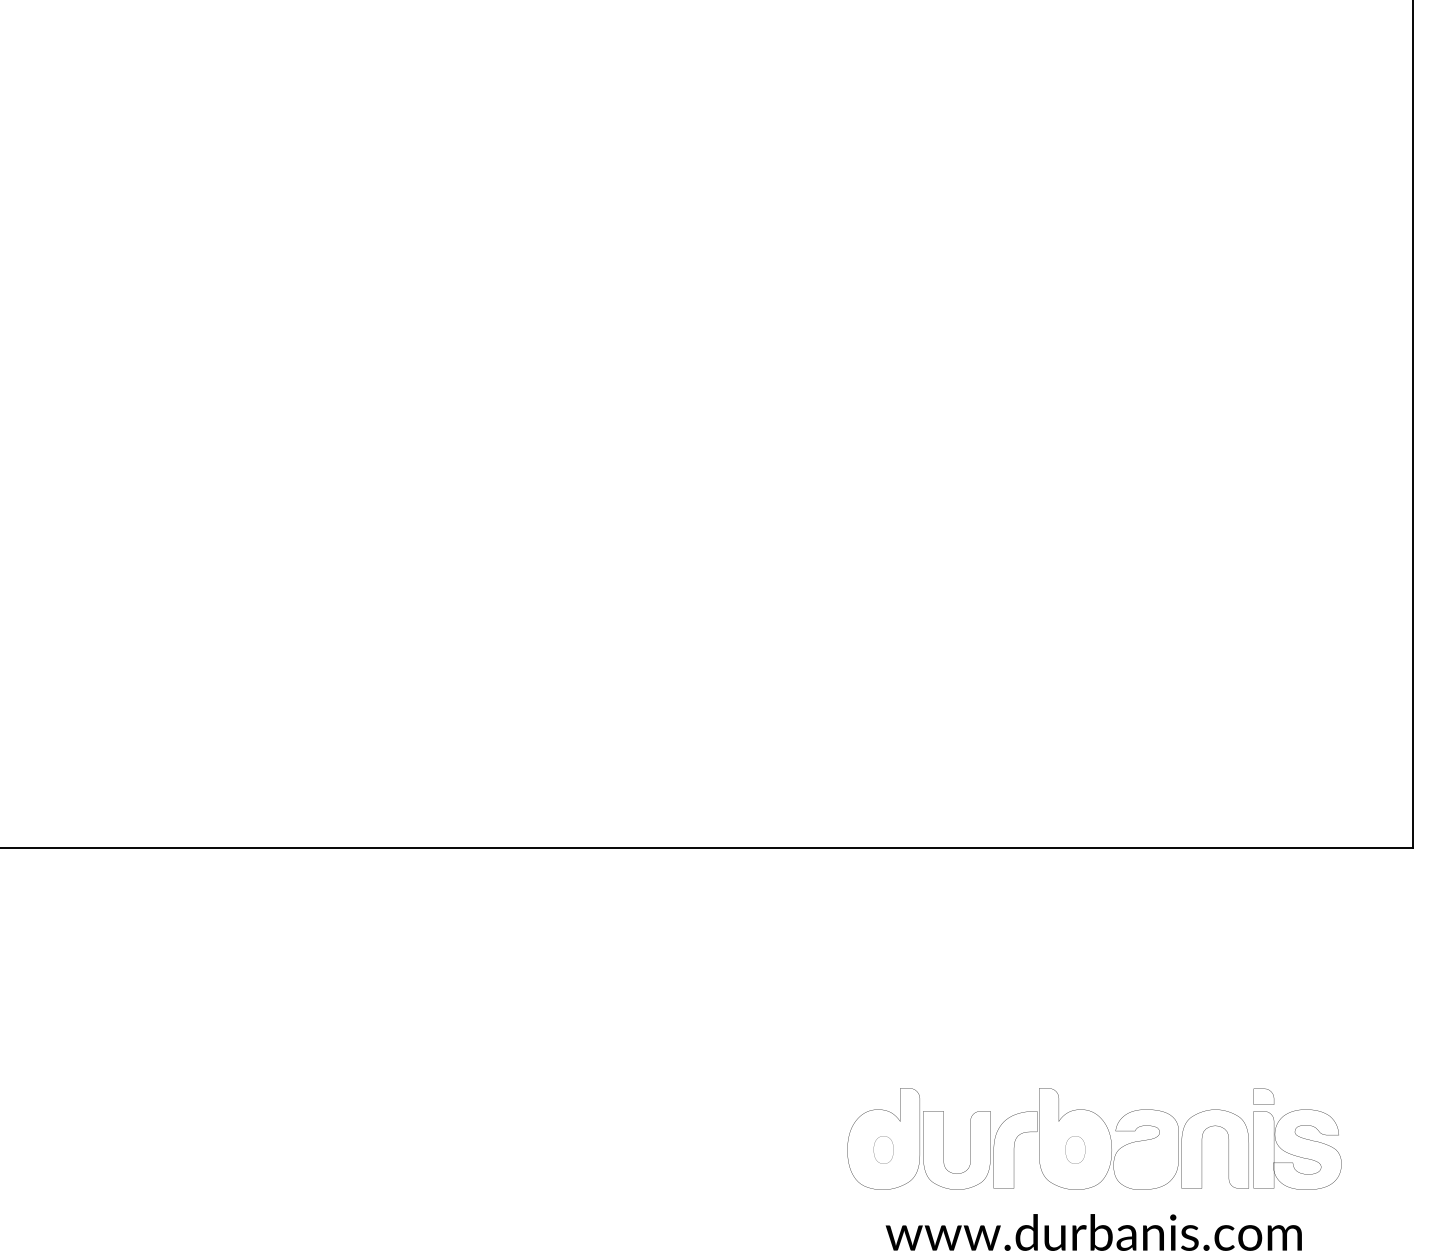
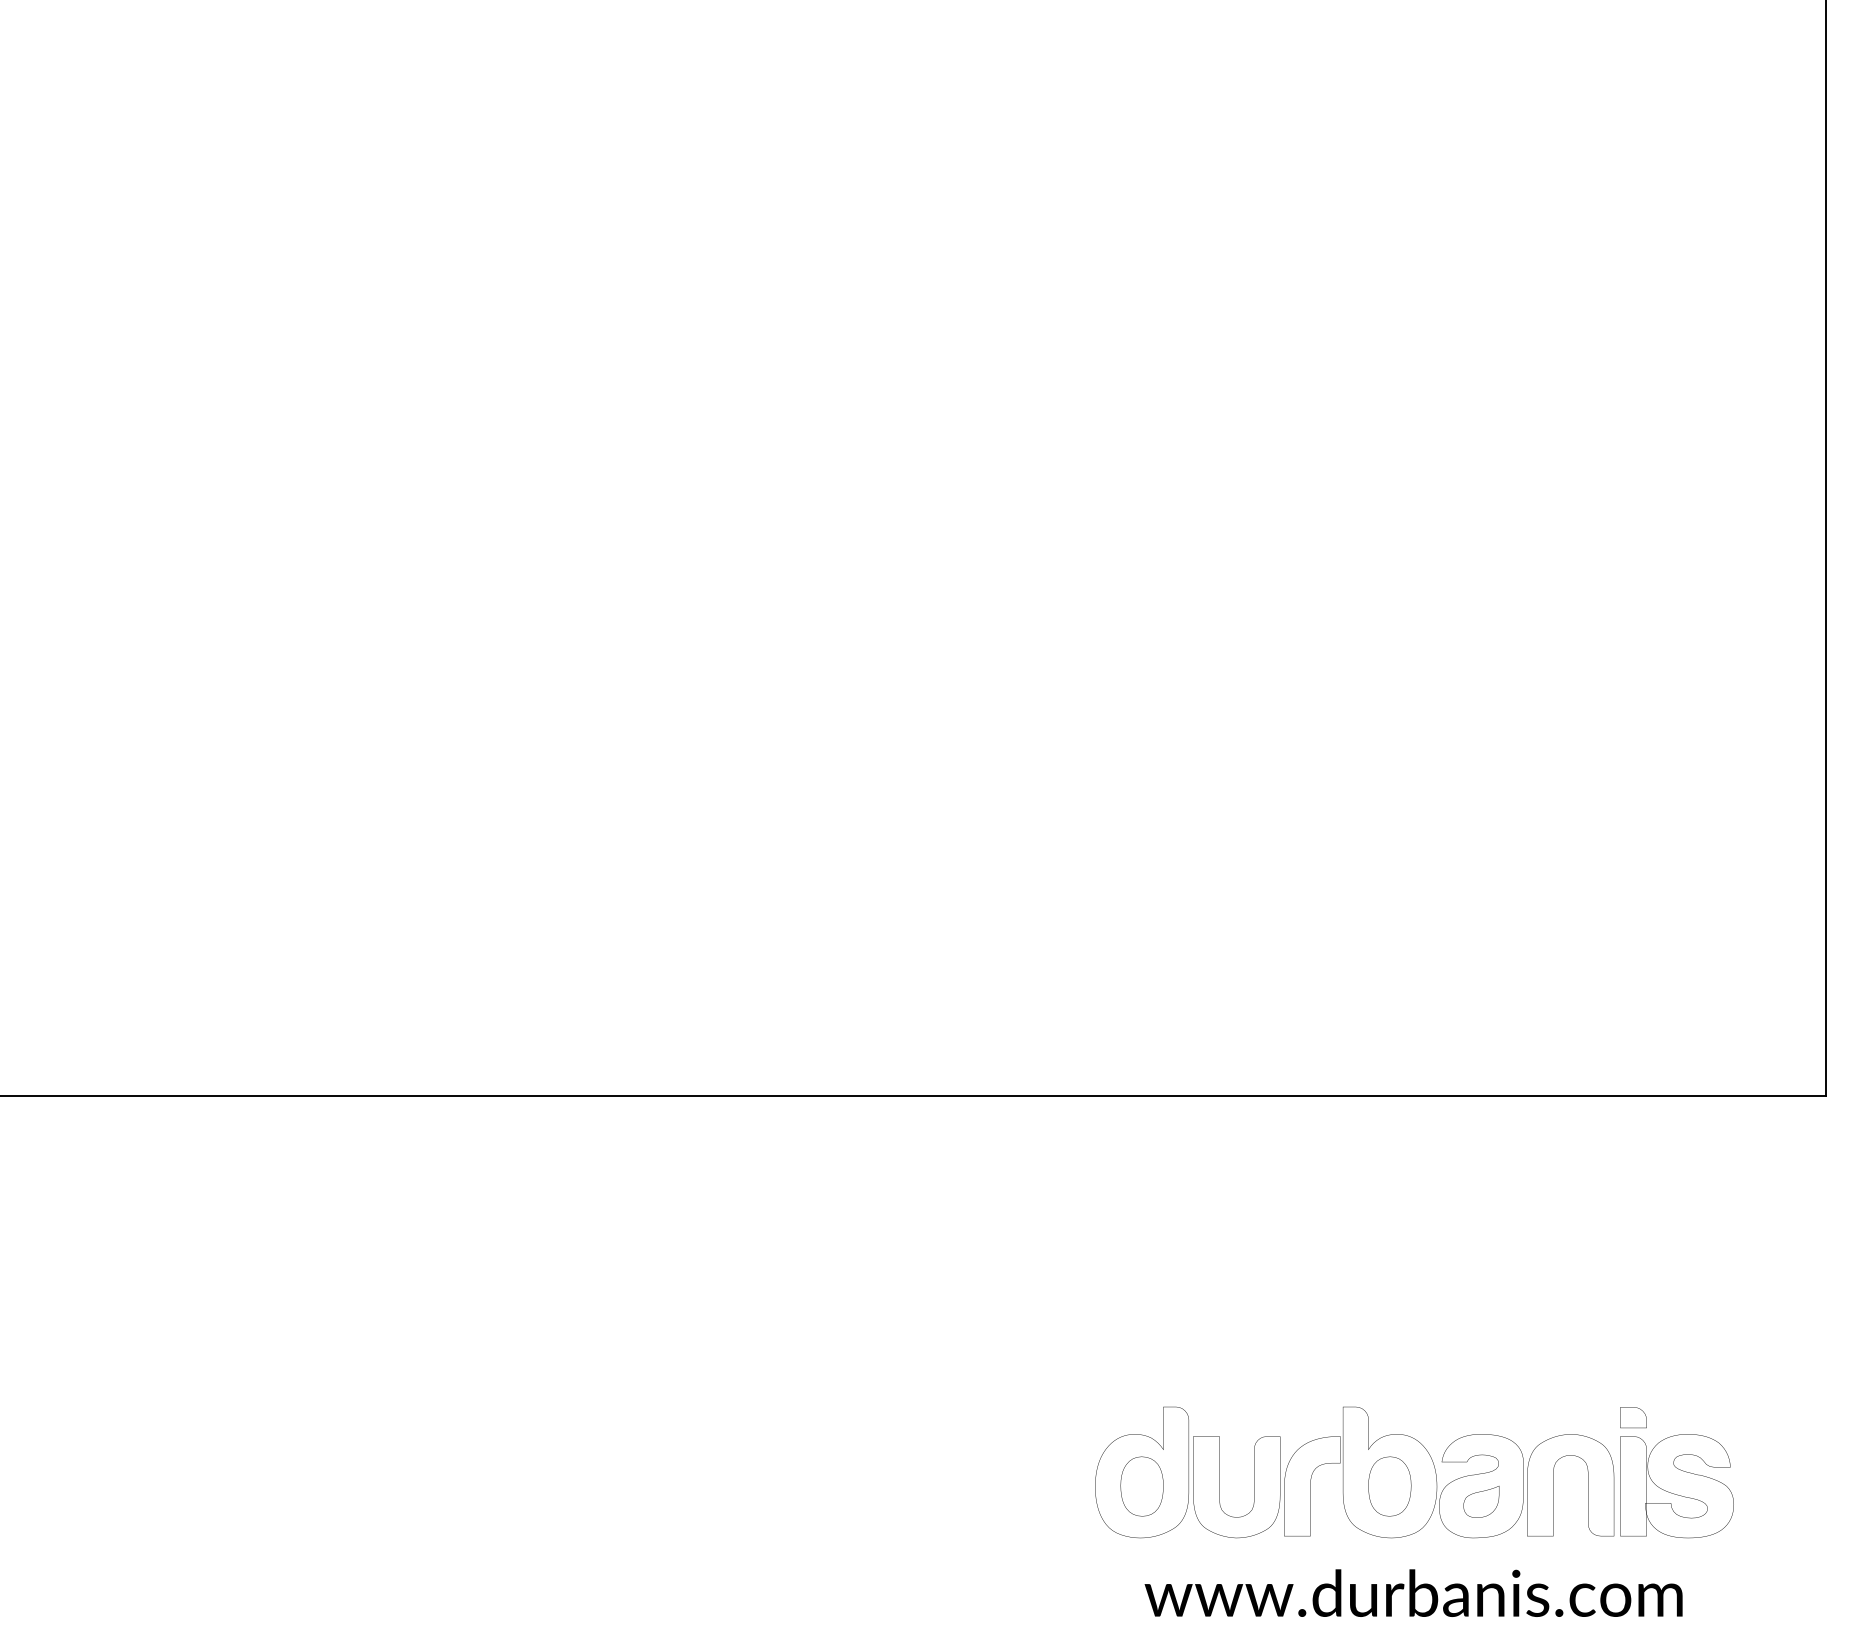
part: (883, 1149) -> (1141, 1486), size x1.67
part: (1075, 1149) -> (1389, 1486), size x1.67
part: (1146, 1161) -> (1481, 1501), added

